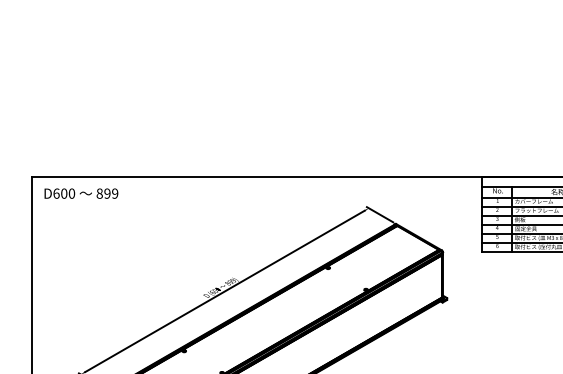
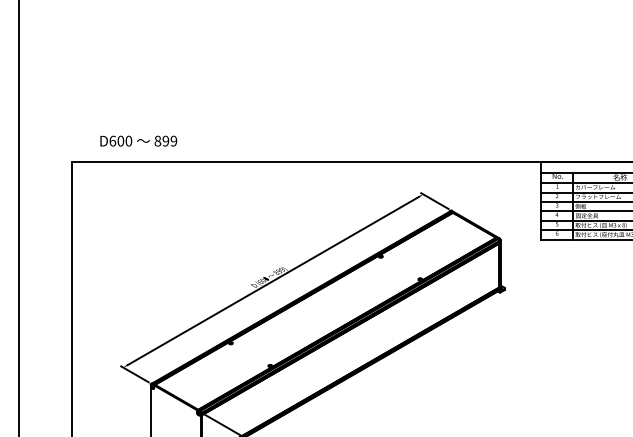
text: (81, 193) -> (138, 140), moved

